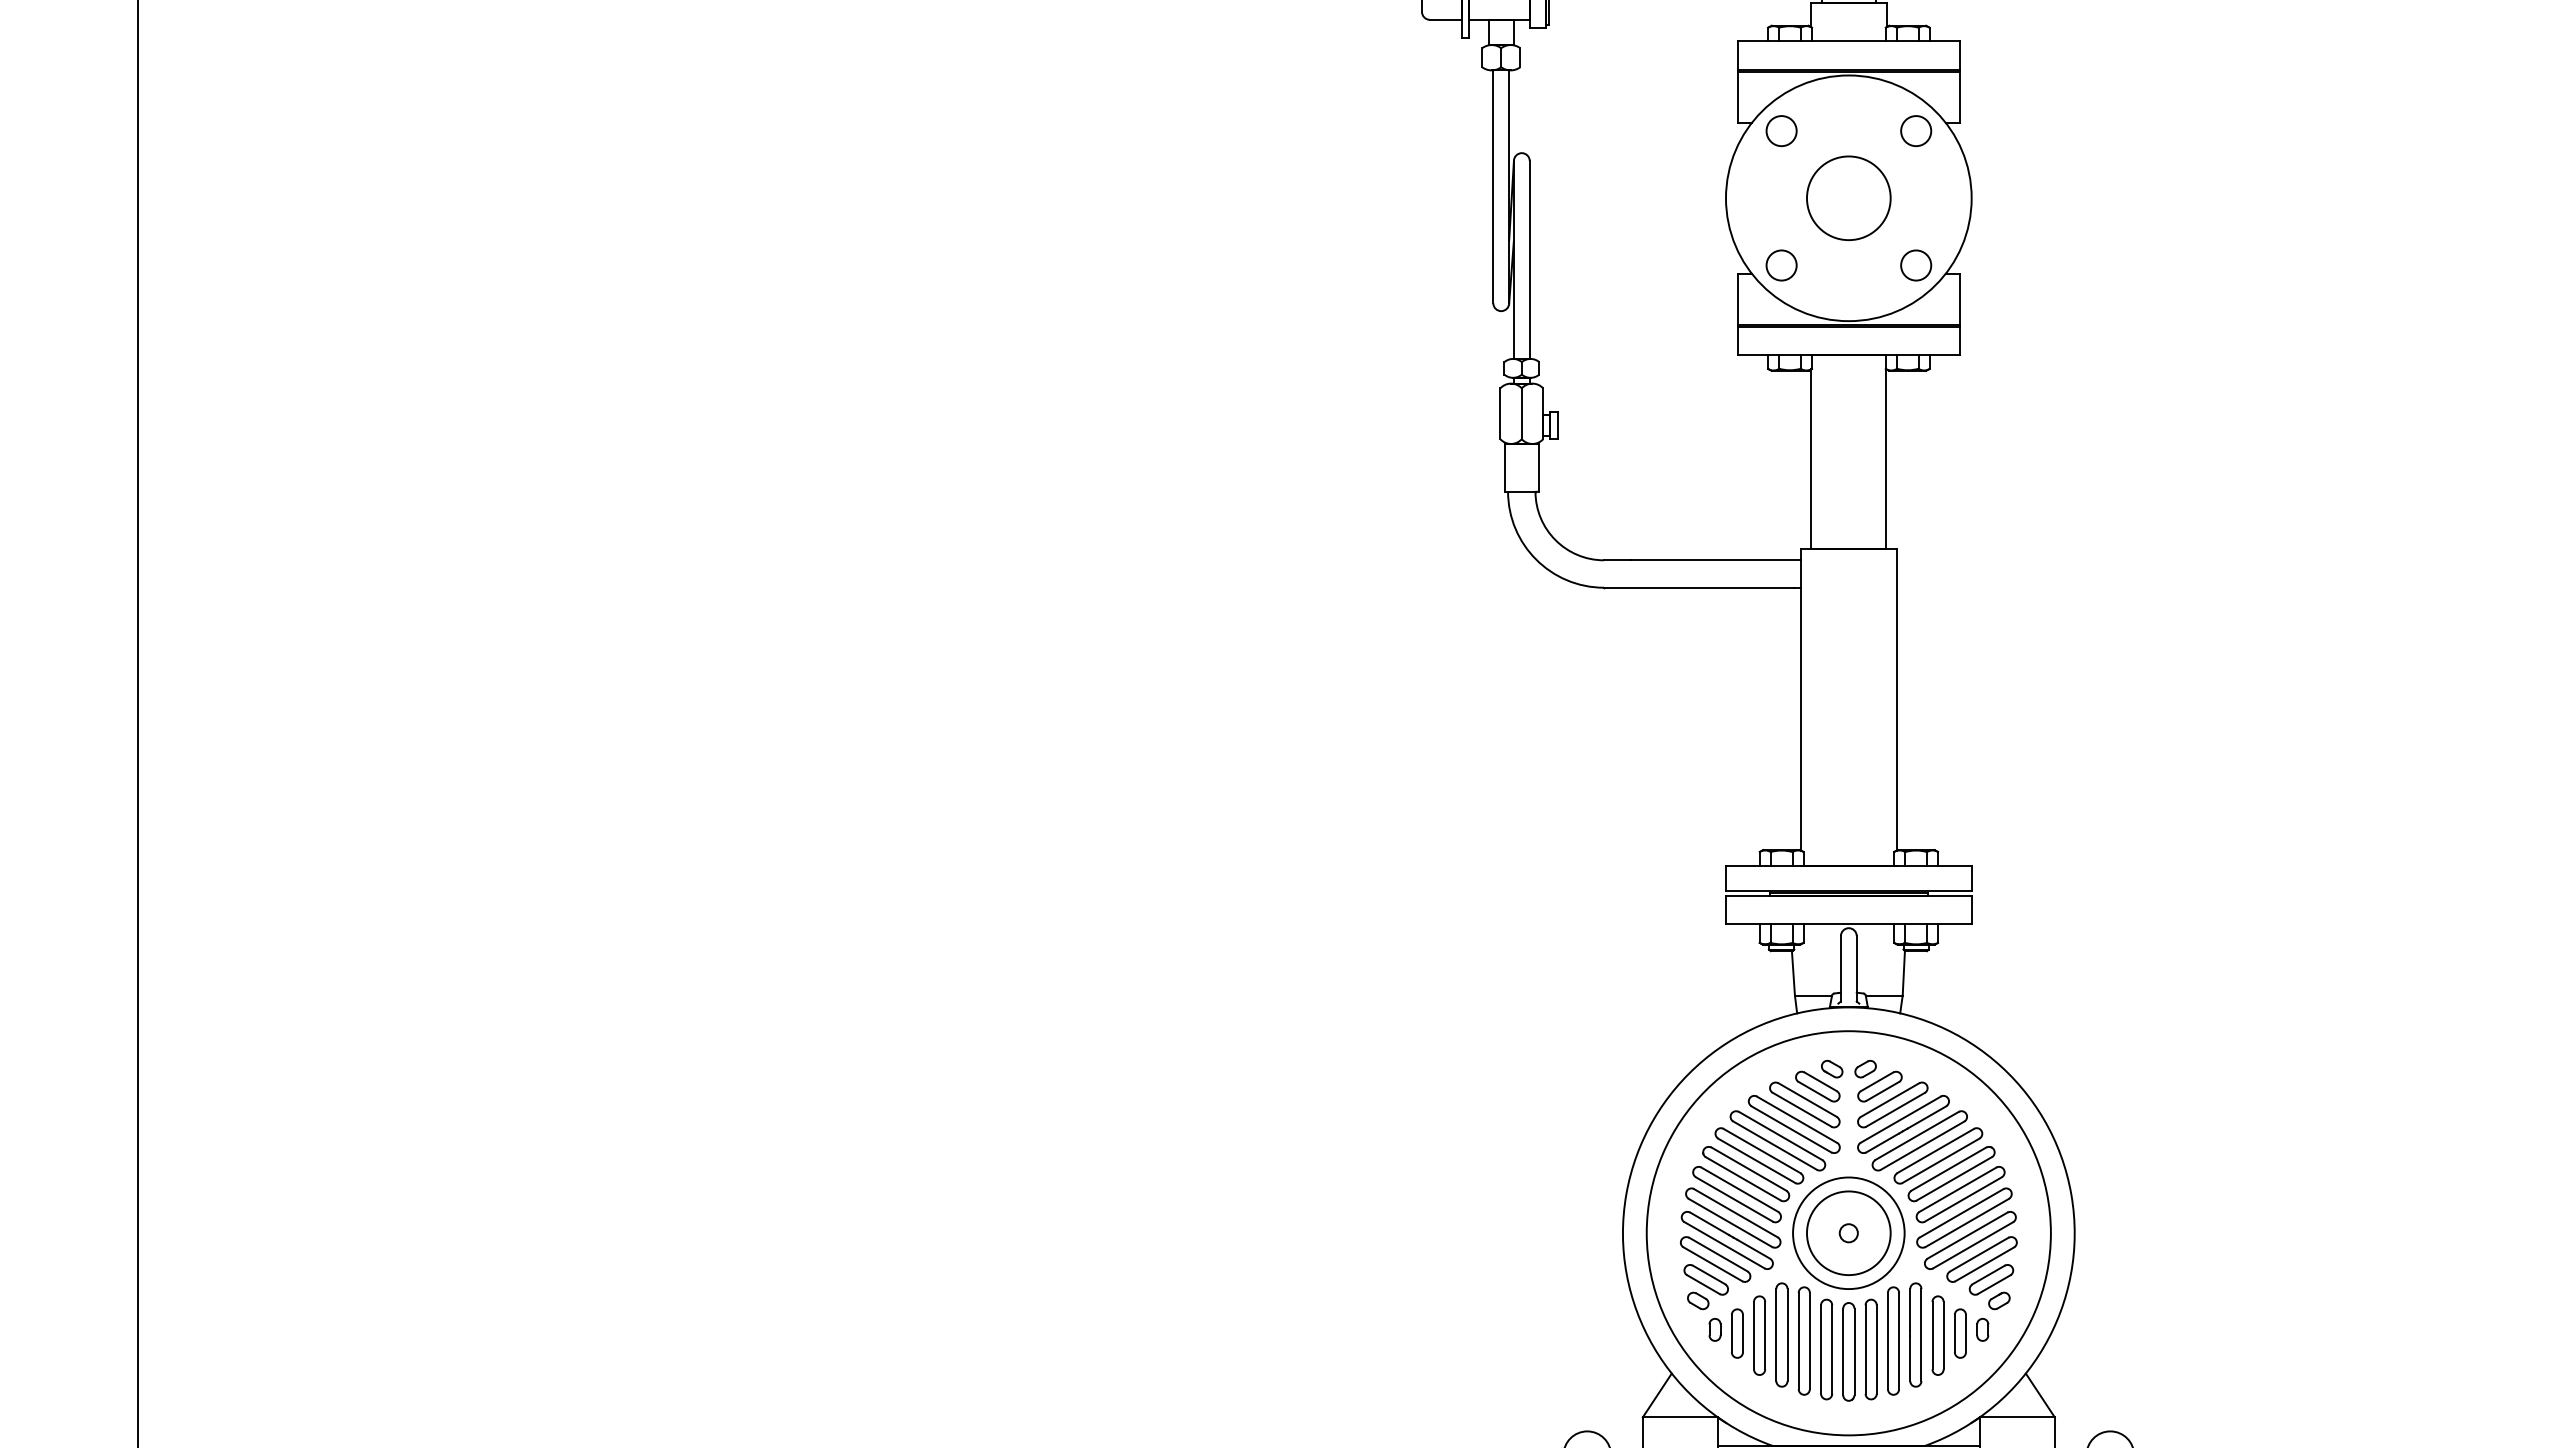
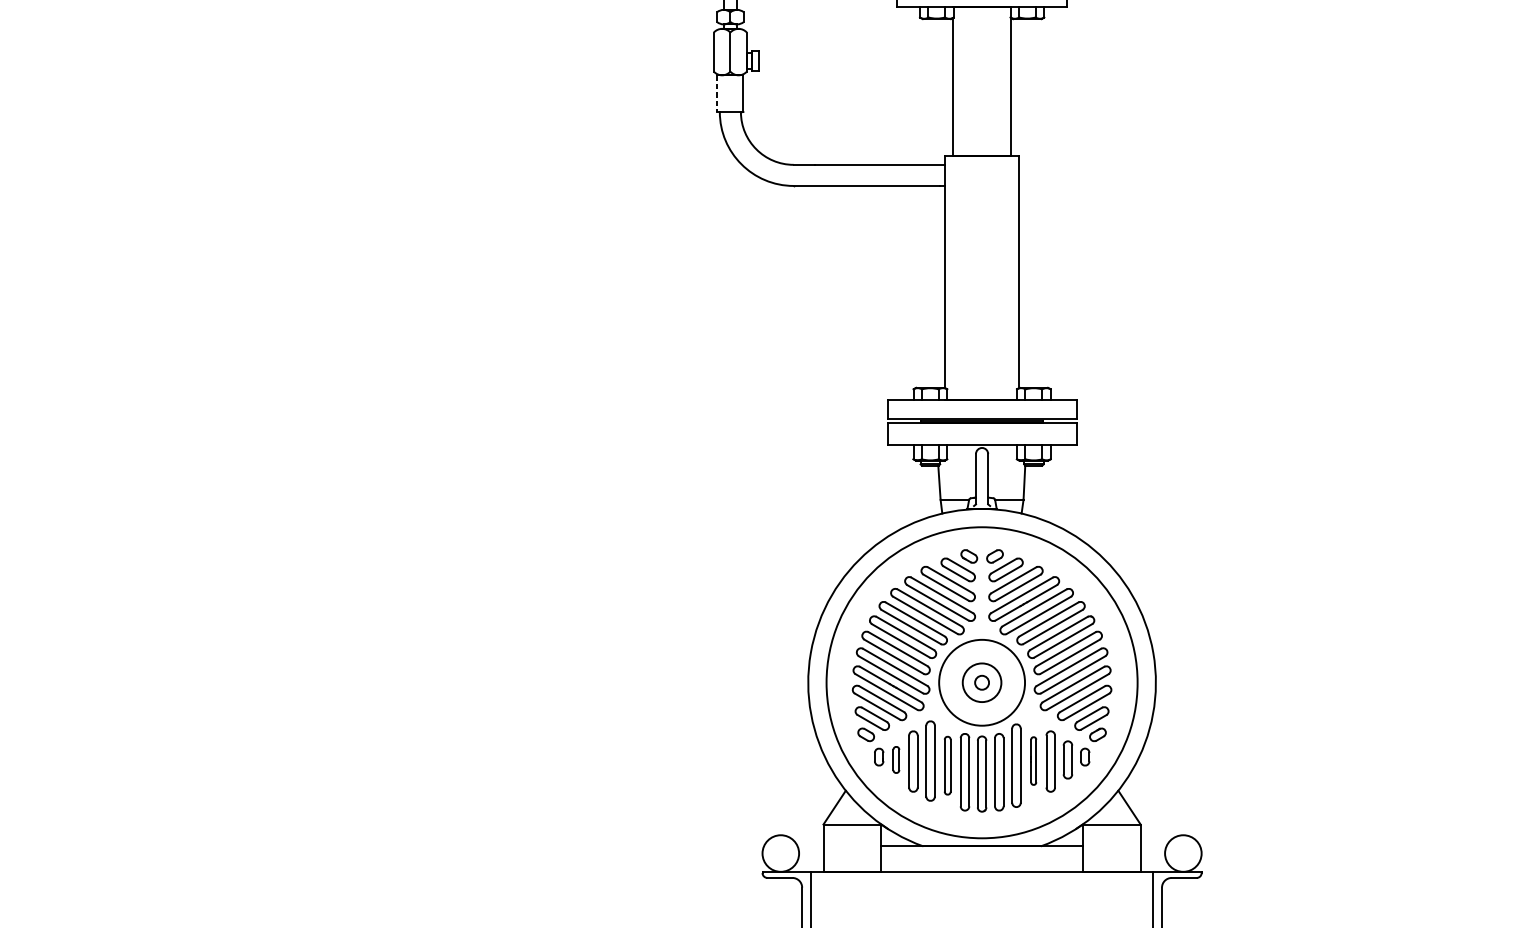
line: (1504, 467) -> (717, 93), solid -> dashed
circle: (1848, 1233) -> (981, 682), size x0.6
part: (1737, 1333) -> (896, 759), size x0.7
part: (1915, 1334) -> (1033, 760), size x0.6
part: (1803, 1340) -> (947, 765), size x0.7

